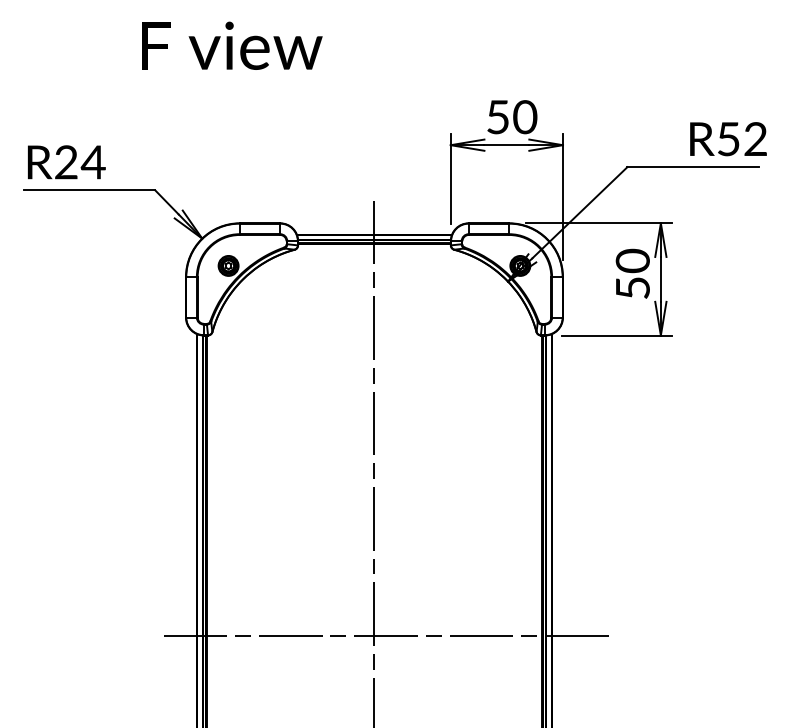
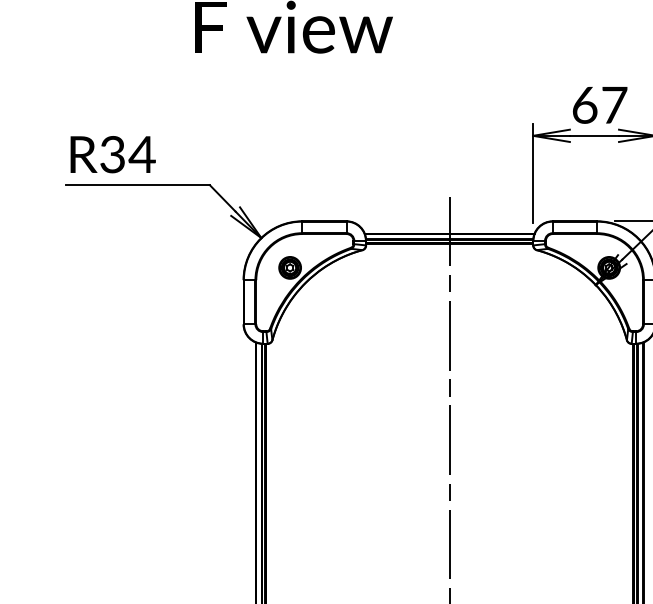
text: (512, 117) -> (600, 105), 50 -> 67
text: (66, 162) -> (112, 154), R24 -> R34

